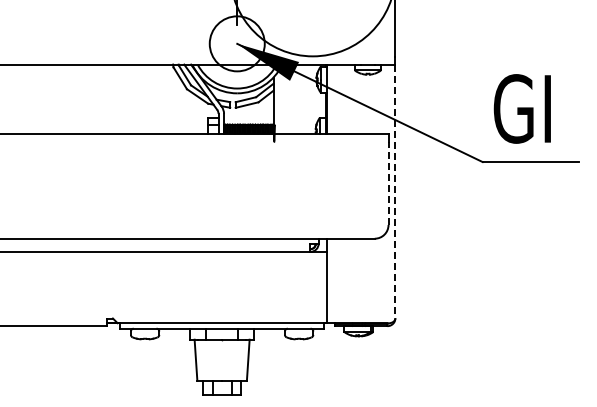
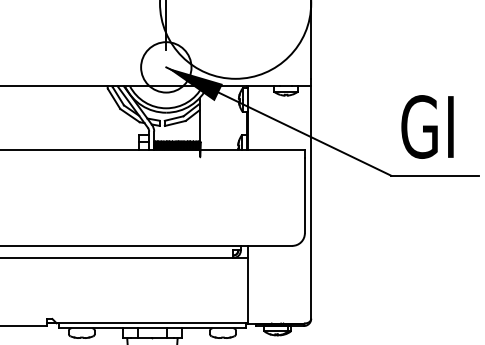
line: (388, 183) -> (304, 195), dashed -> solid
line: (395, 191) -> (311, 202), dashed -> solid

